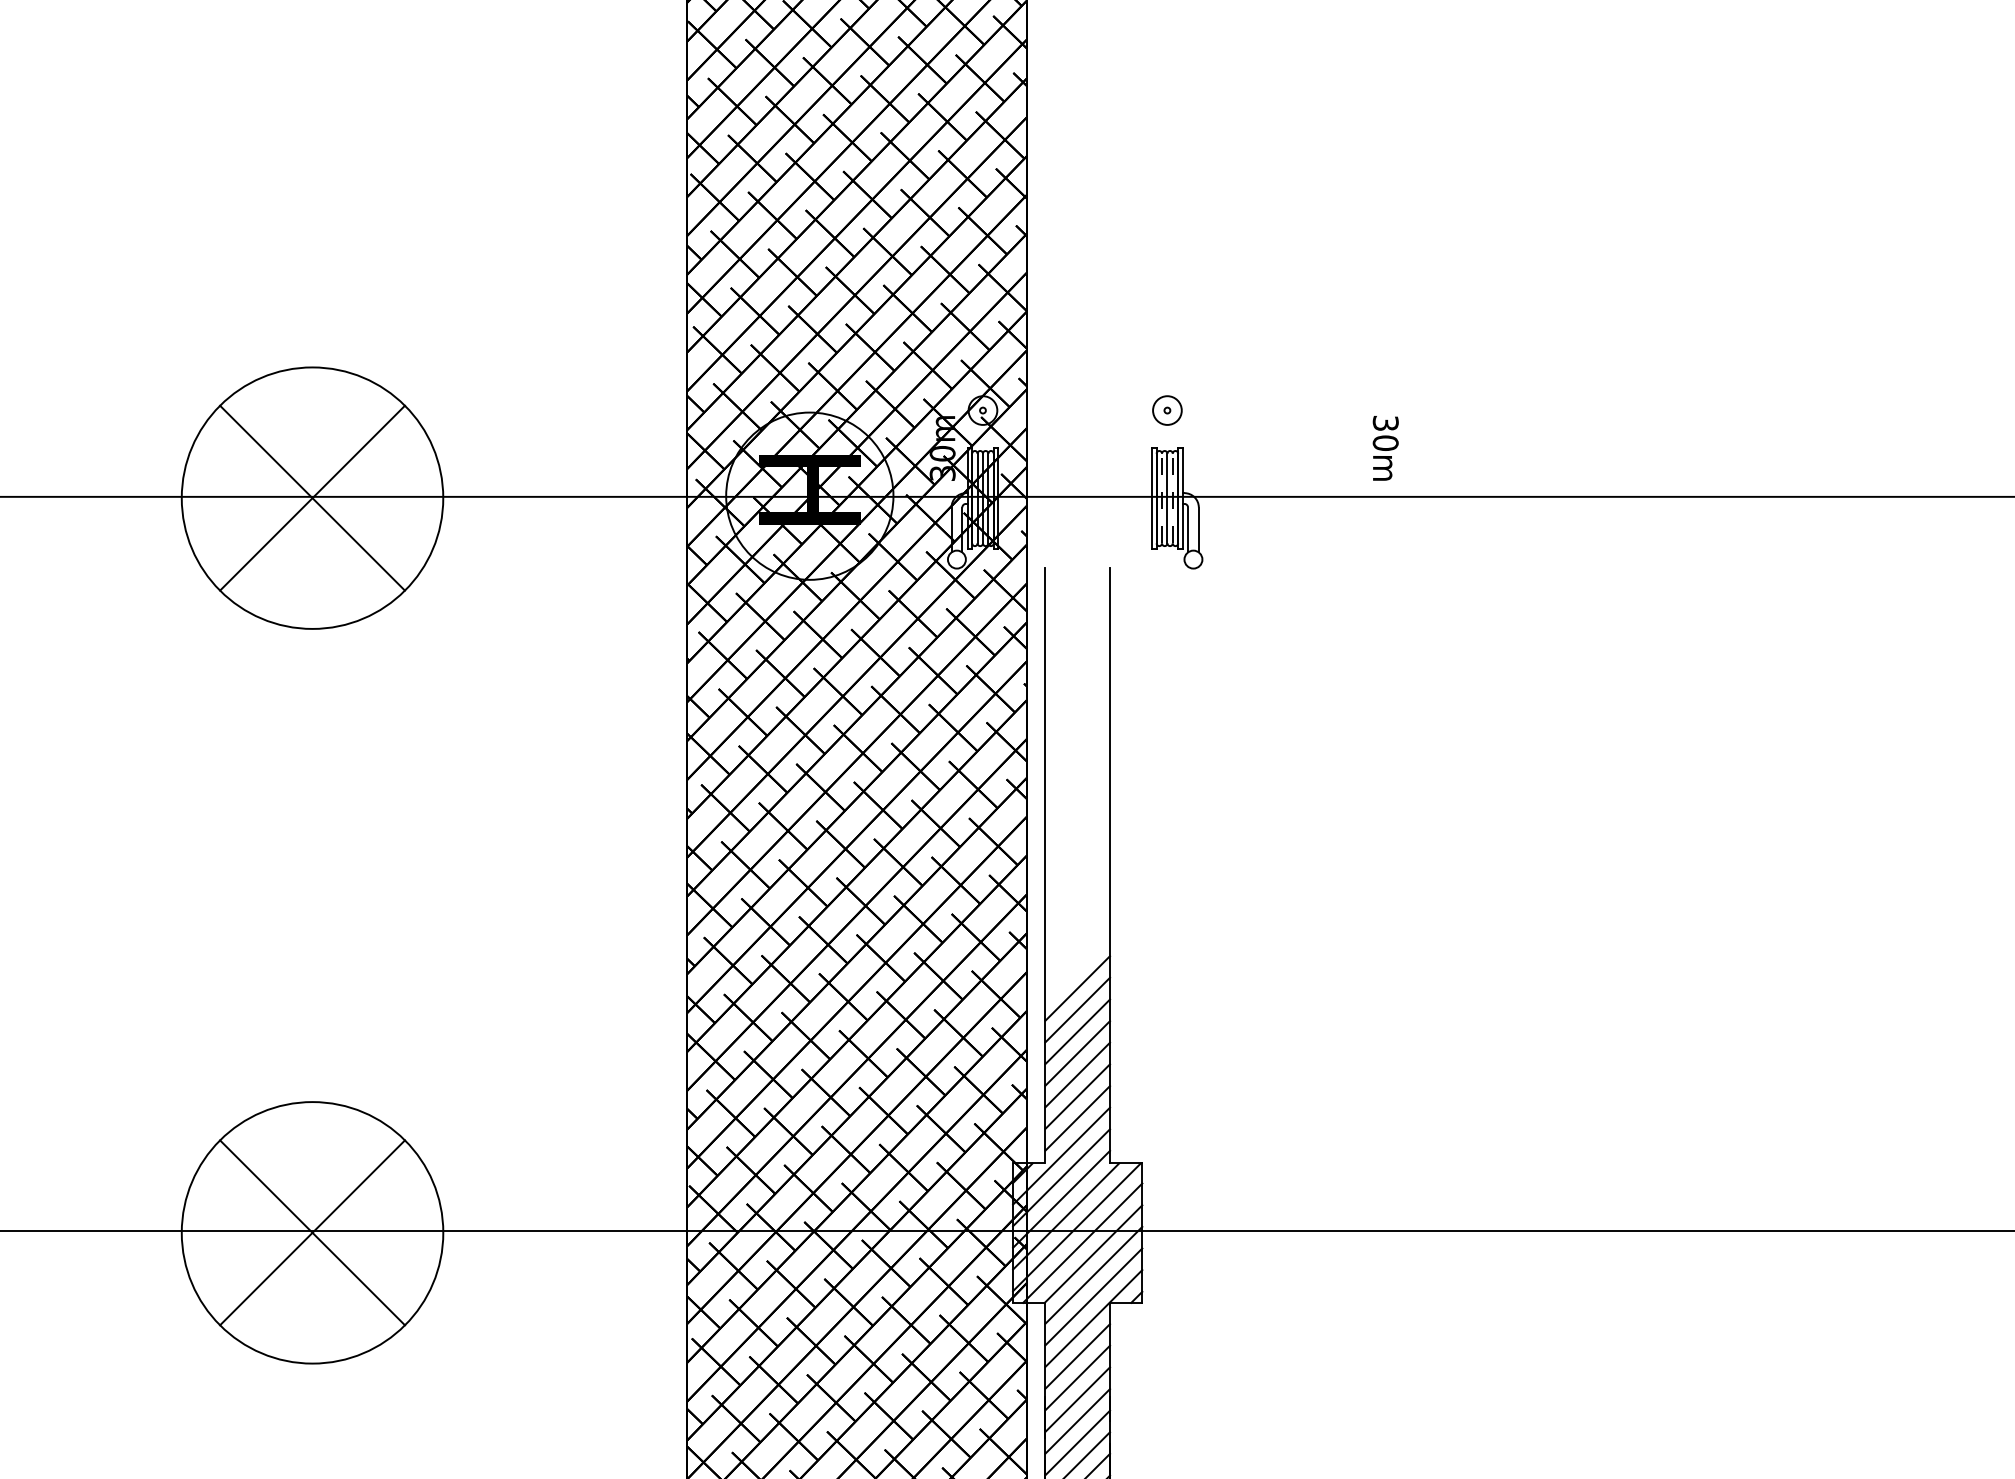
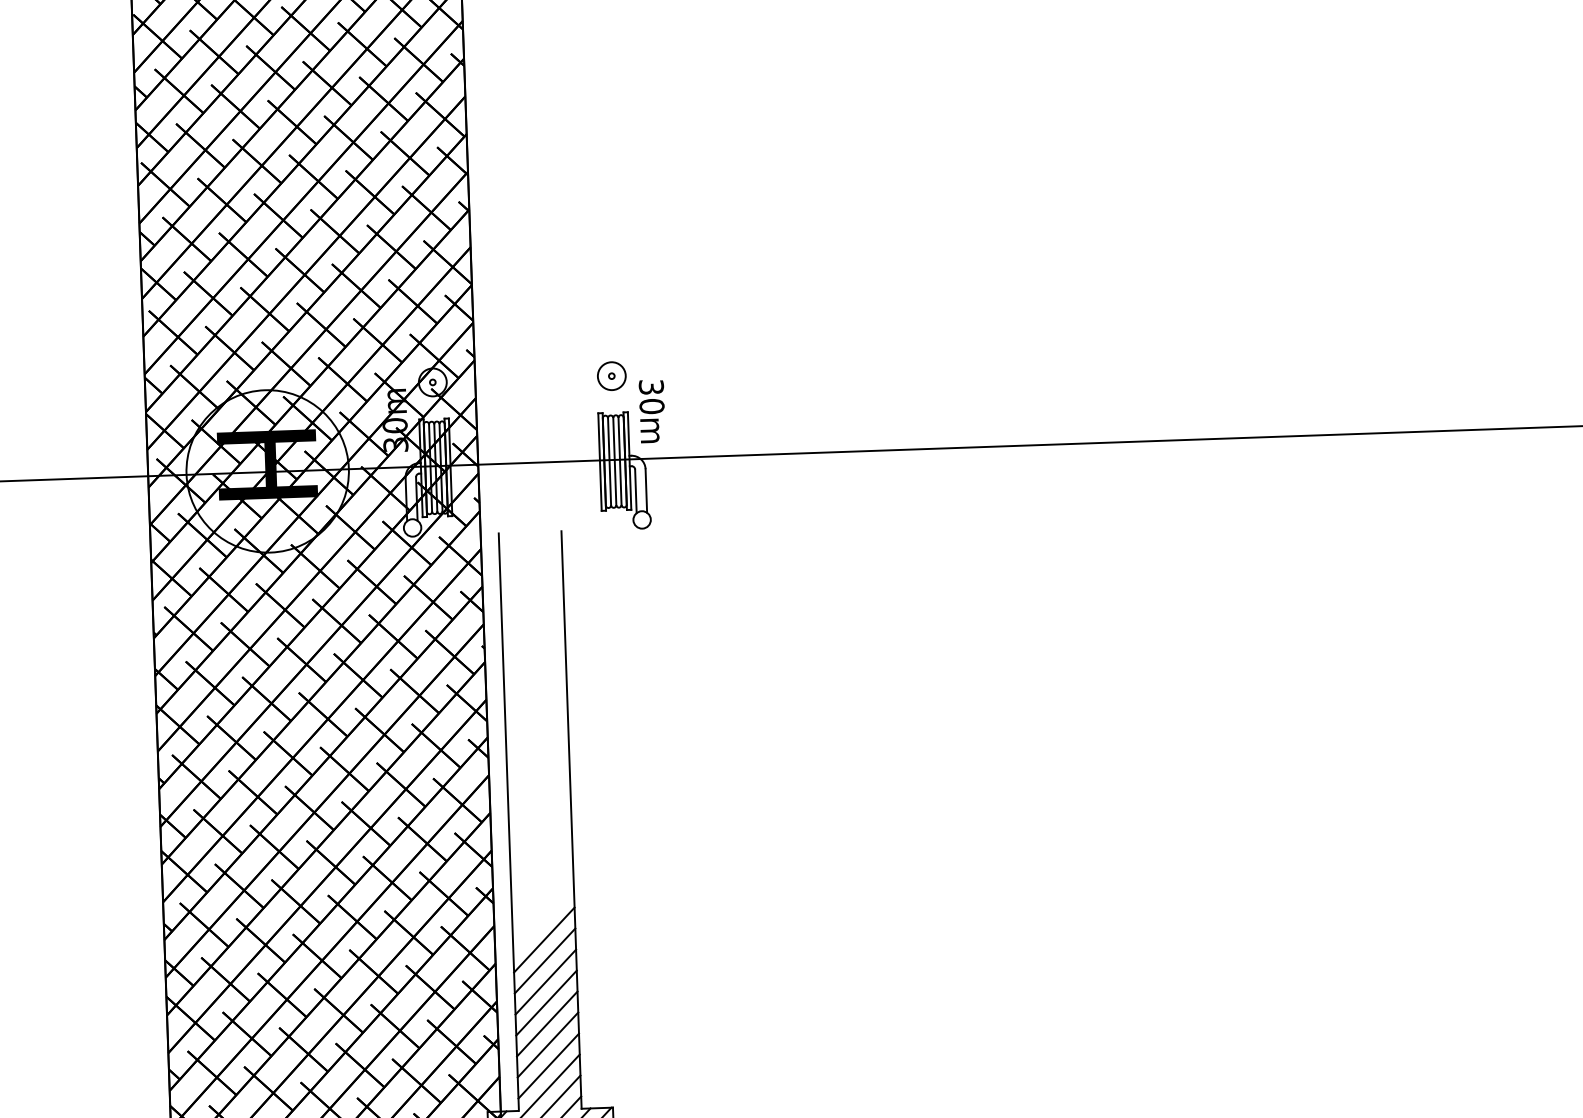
text: (1385, 448) -> (652, 411), moved
line: (1162, 498) -> (610, 461), dashed -> solid
line: (1172, 498) -> (619, 461), dashed -> solid

